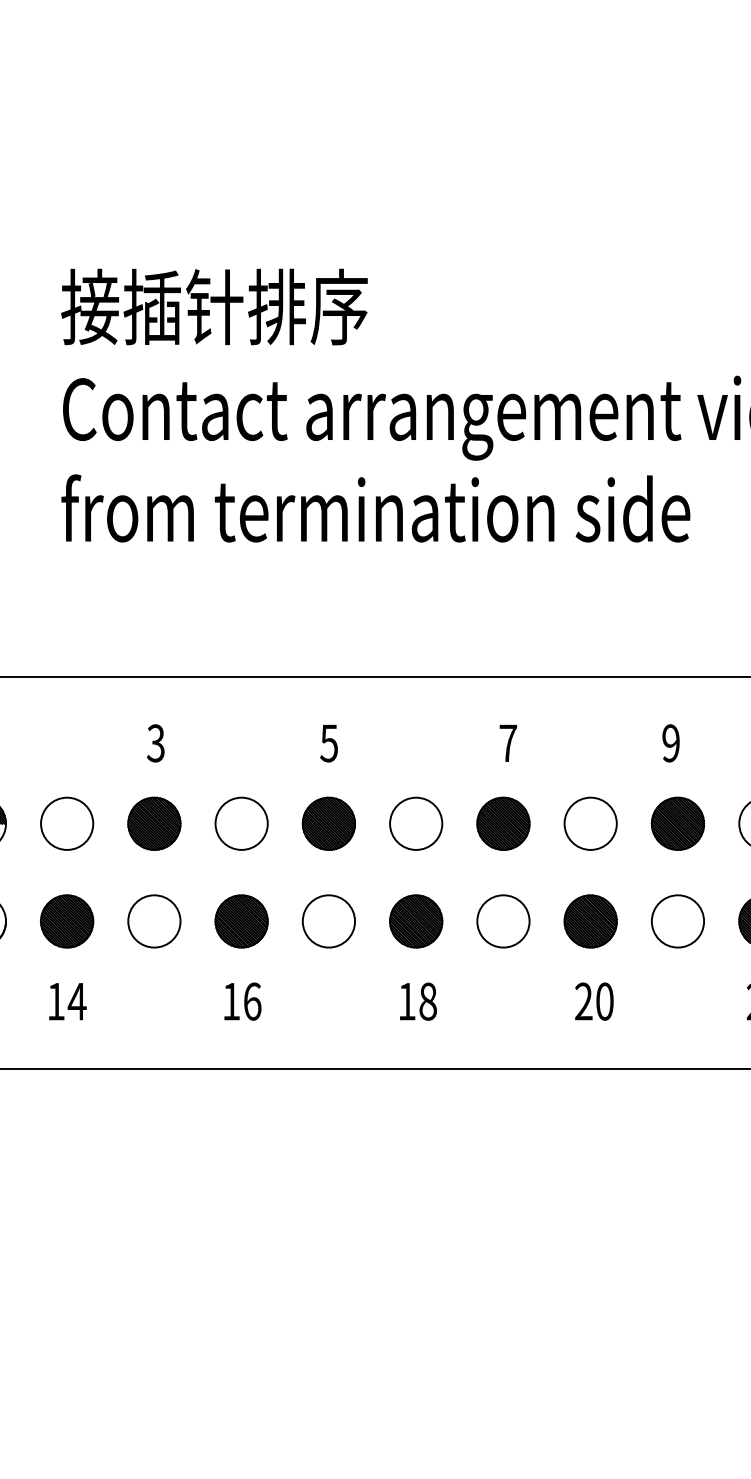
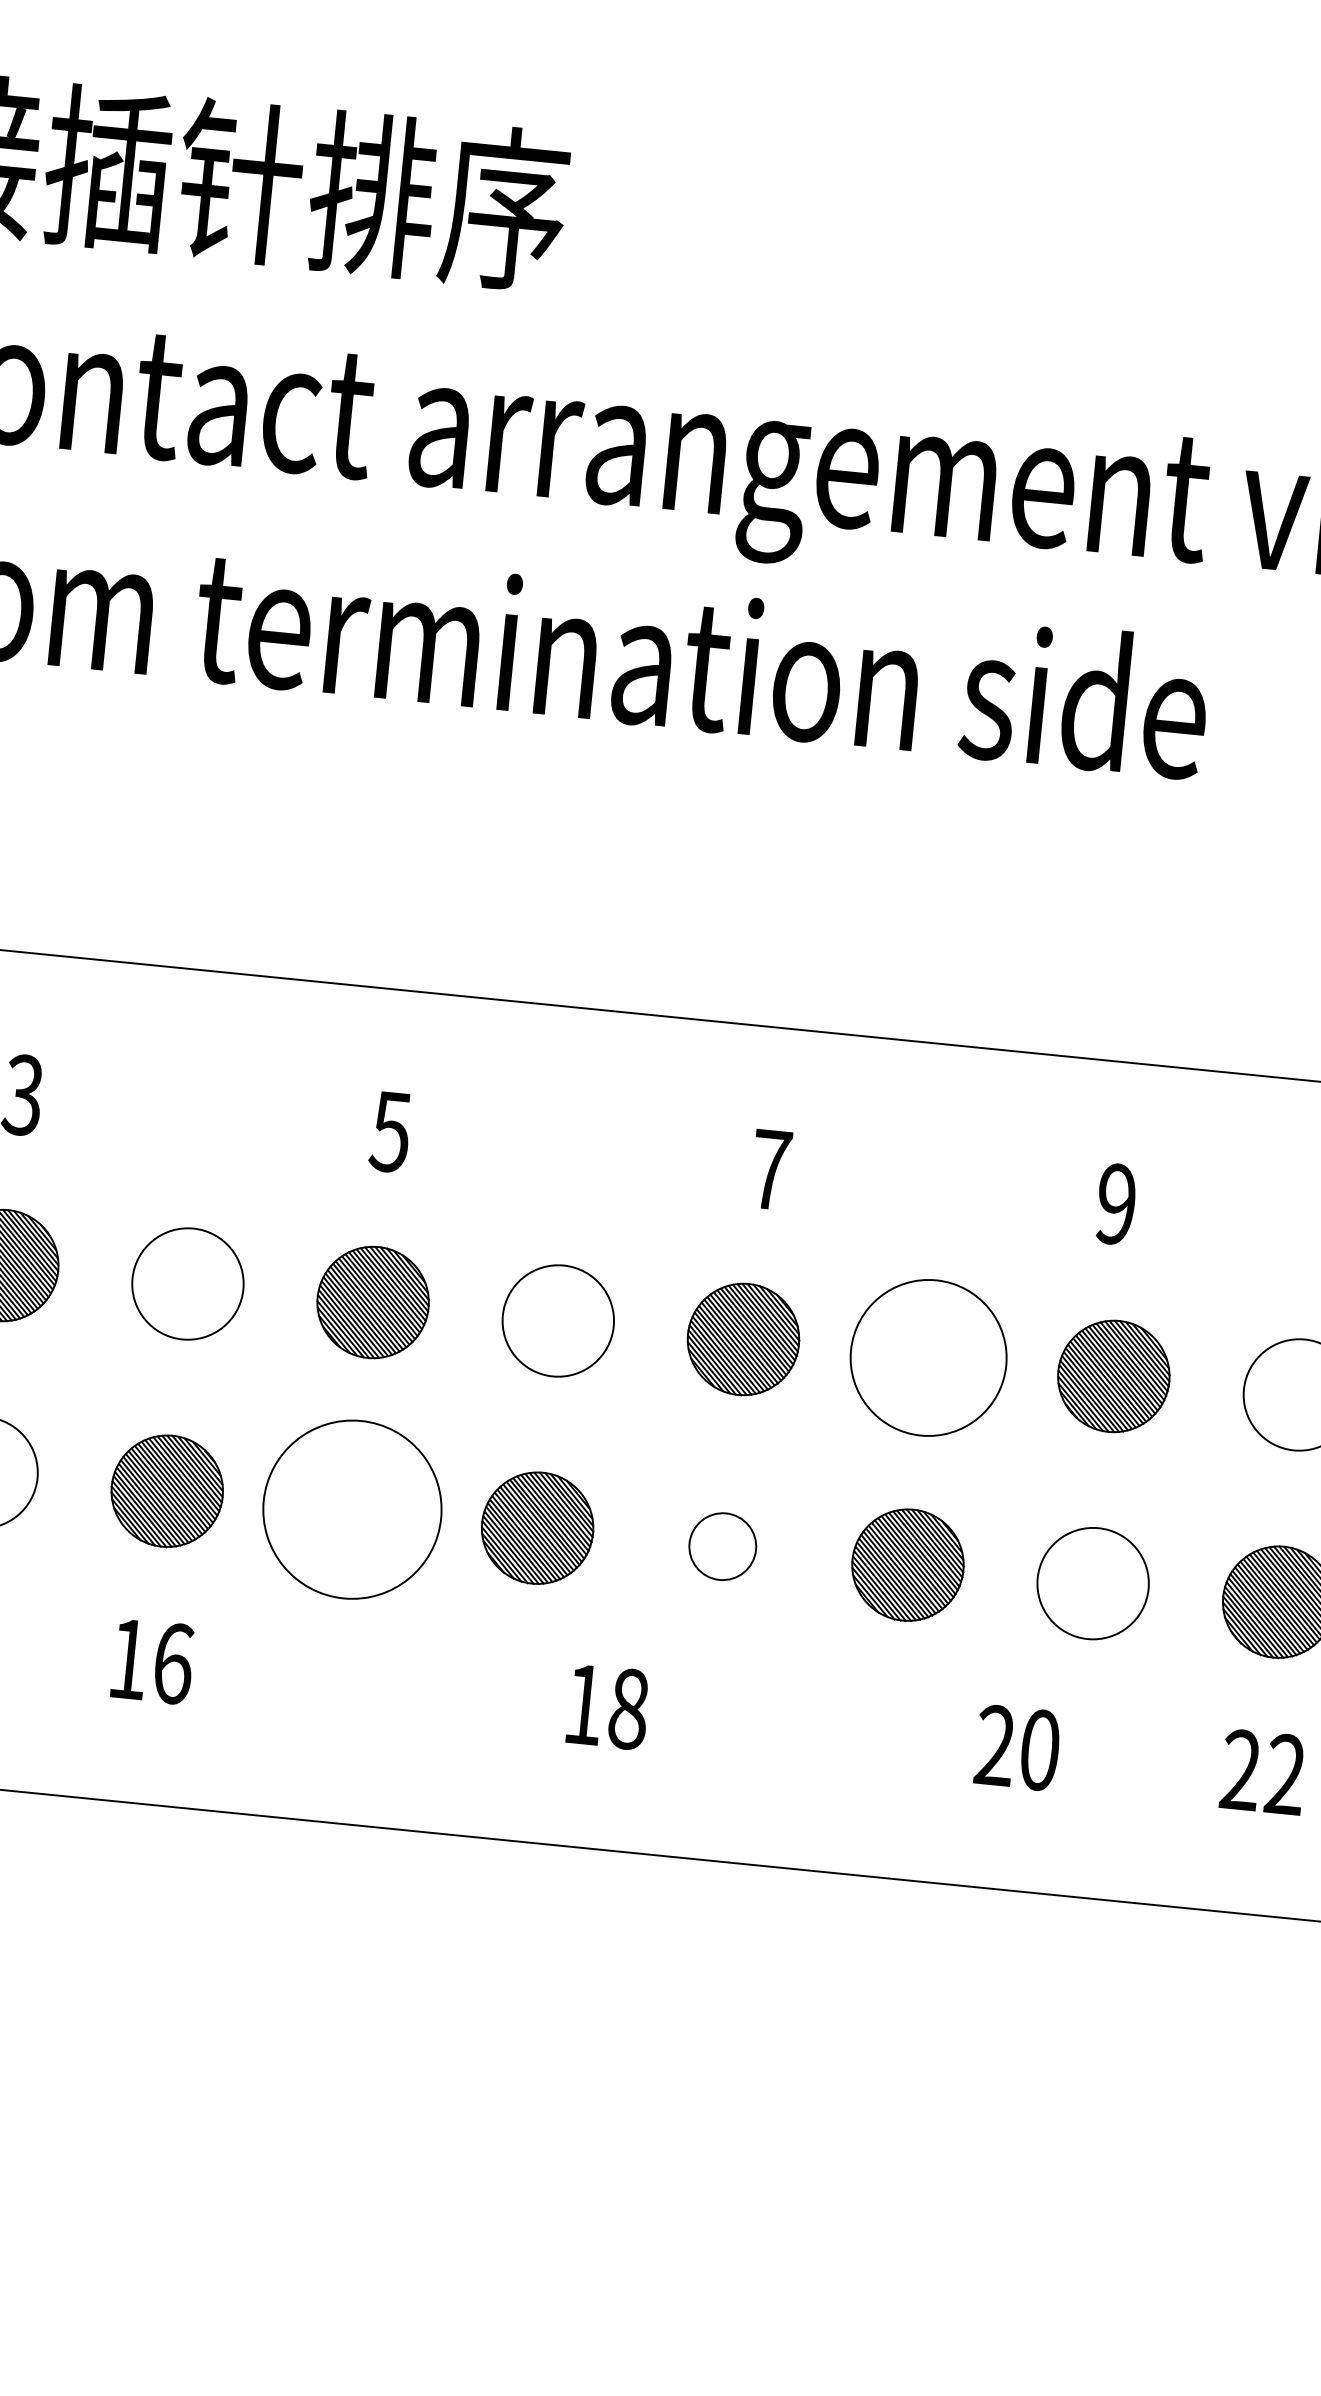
circle: (590, 823) -> (928, 1357), size x1.4
circle: (328, 921) -> (351, 1509), size x1.6
circle: (503, 921) -> (722, 1546), size x0.6
text: (418, 1001) -> (608, 1706), moved
text: (594, 1001) -> (1017, 1747), moved

